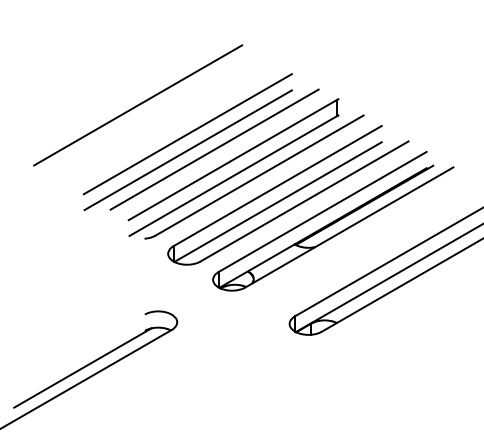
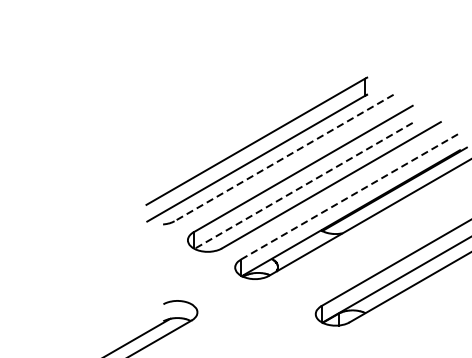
line: (138, 105) -> (156, 84), removed
line: (187, 134) -> (208, 114), removed
line: (214, 149) -> (236, 130), removed
line: (187, 150) -> (208, 131), removed
line: (259, 175) -> (284, 157), solid -> dashed
line: (278, 202) -> (304, 186), solid -> dashed
line: (323, 211) -> (351, 195), solid -> dashed

